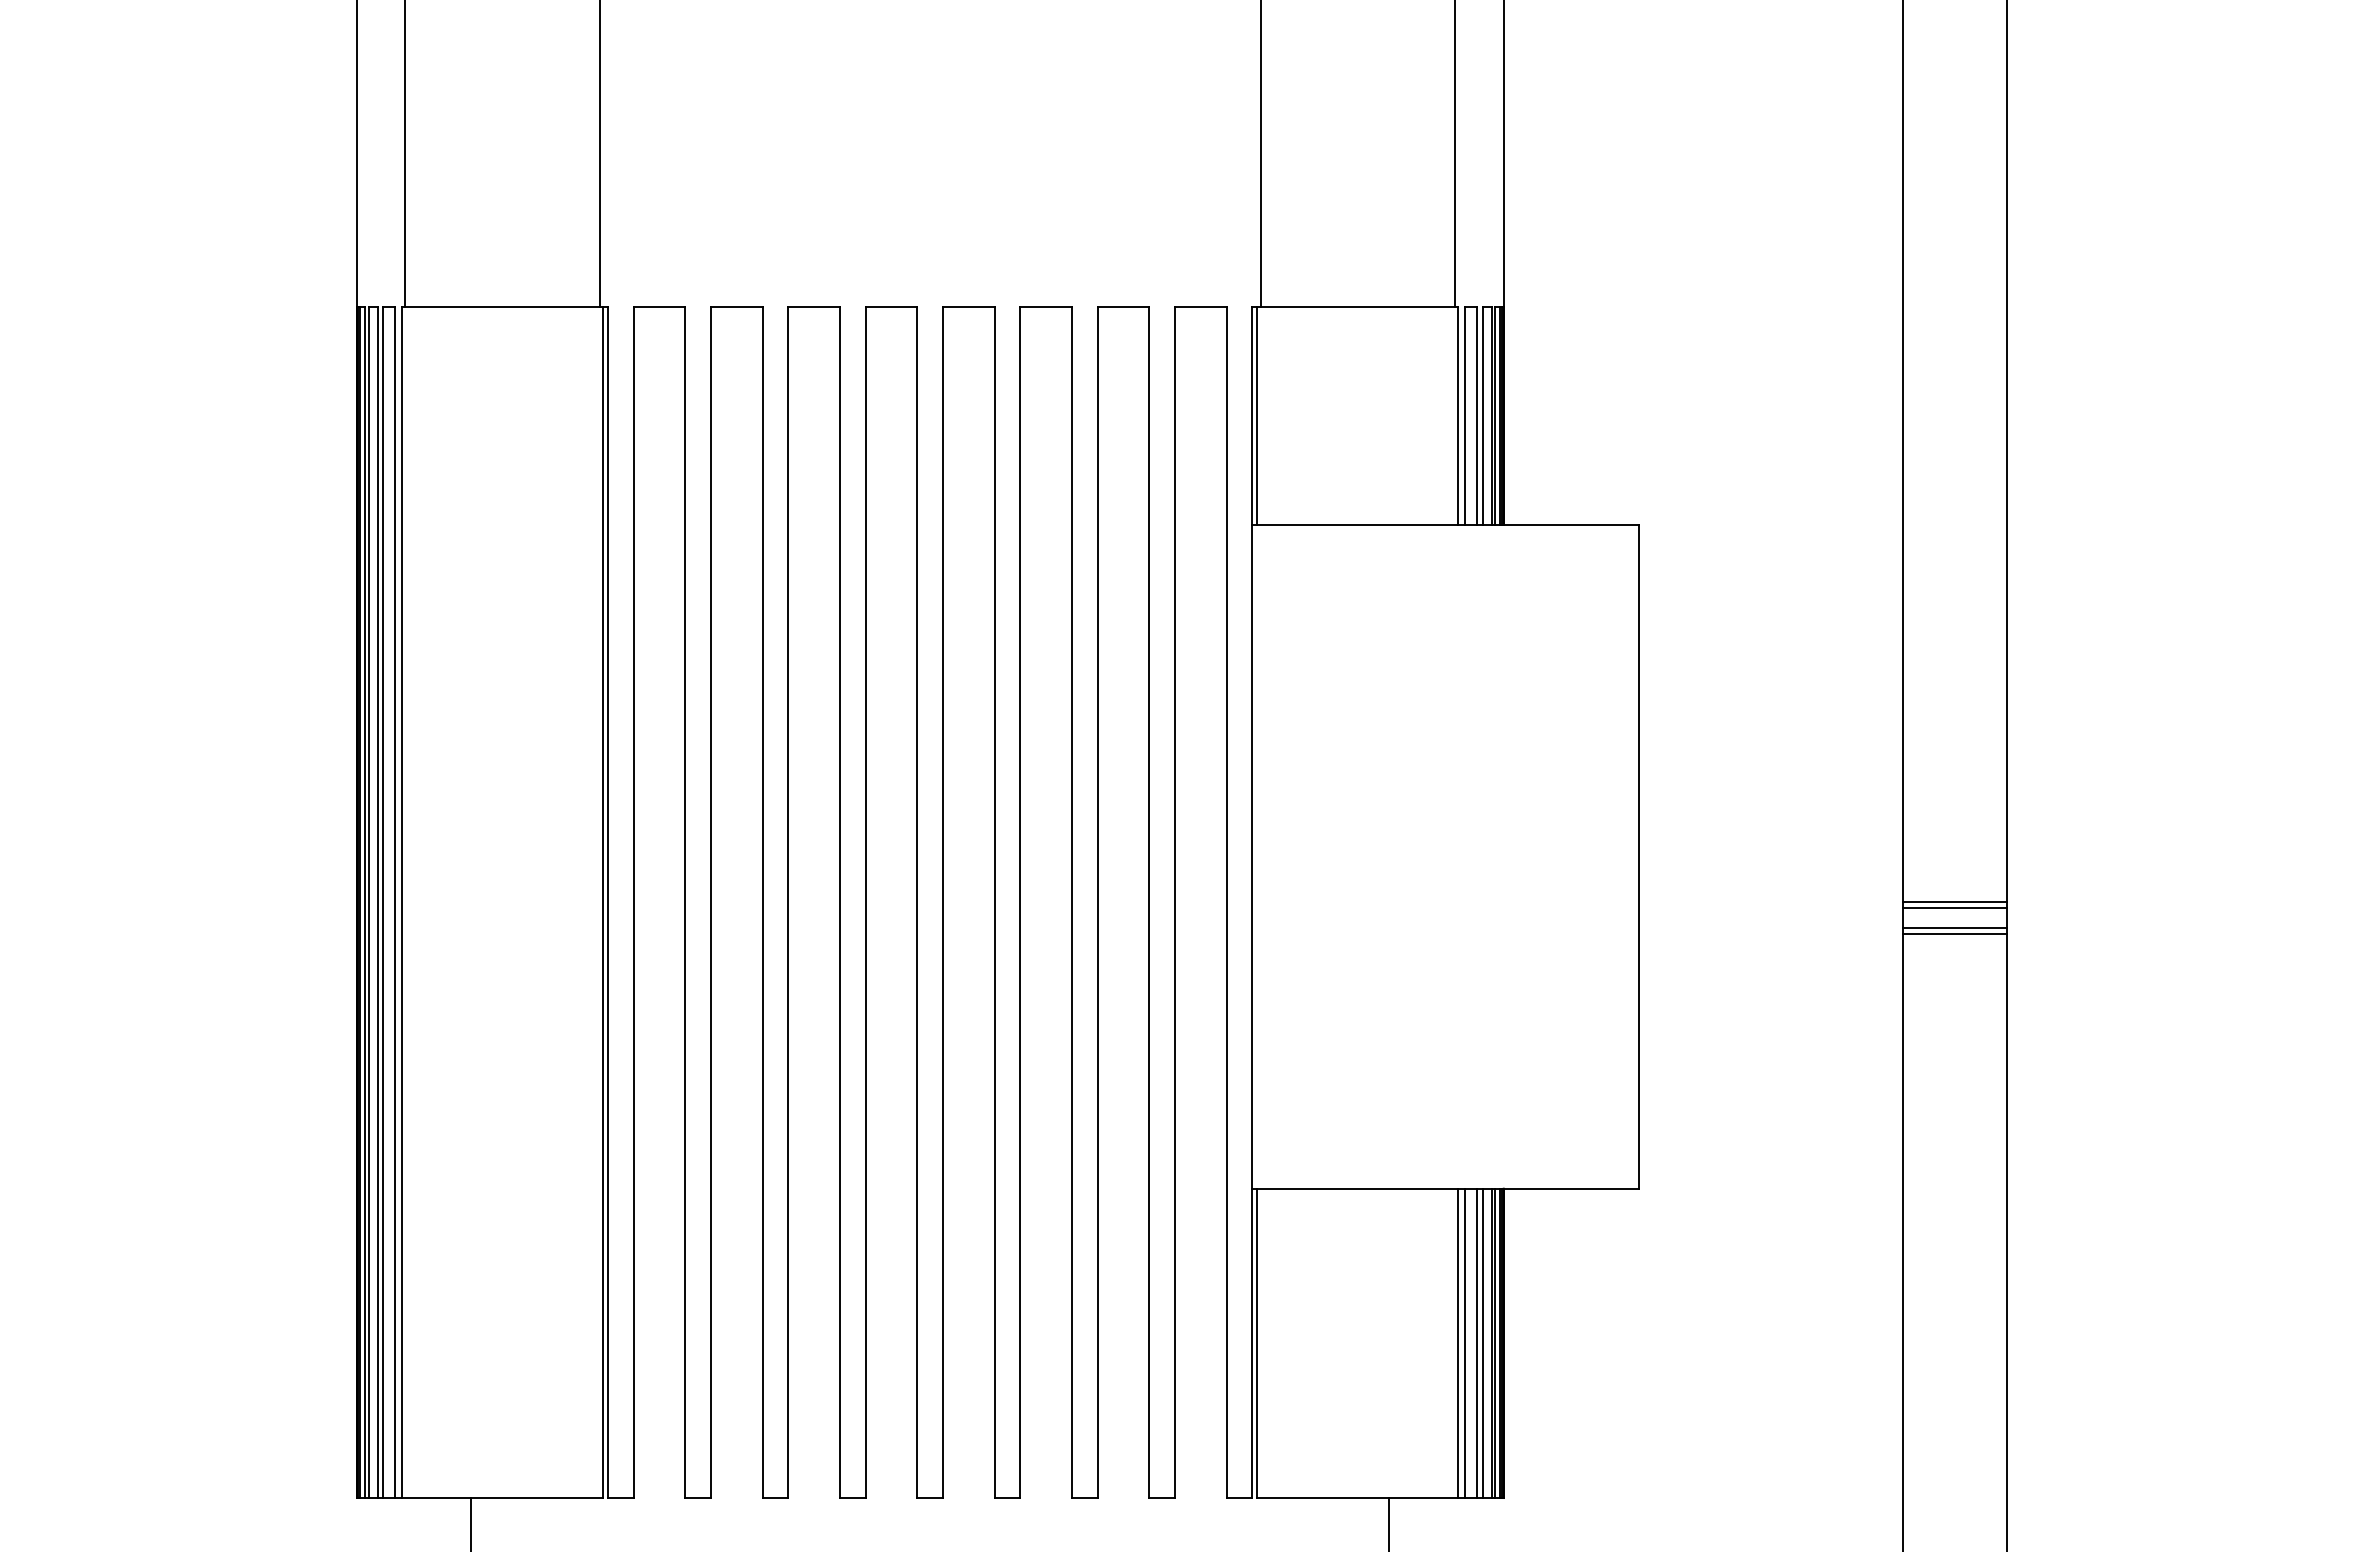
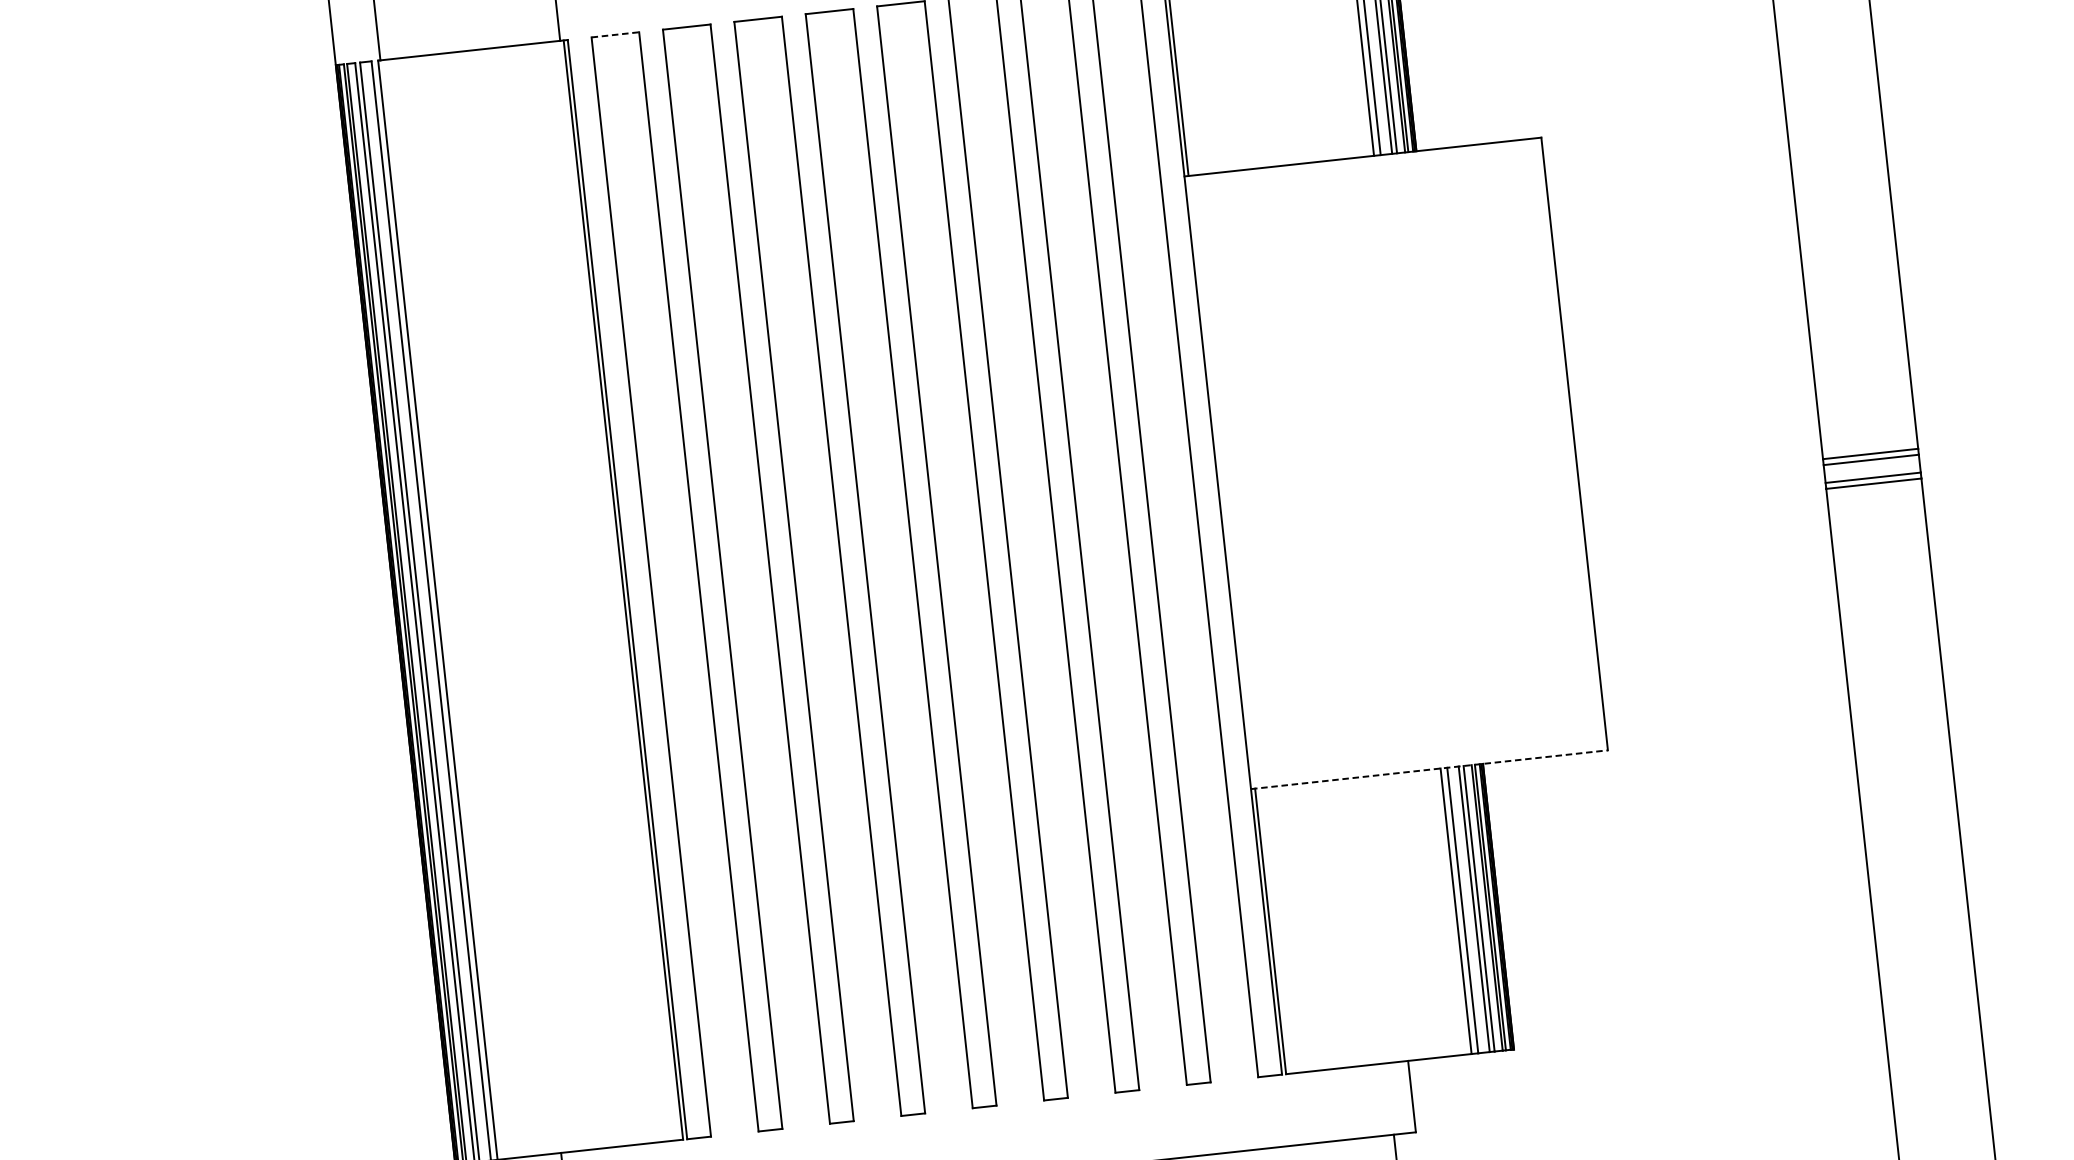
line: (659, 306) -> (615, 34), solid -> dashed
line: (1446, 1188) -> (1430, 769), solid -> dashed

